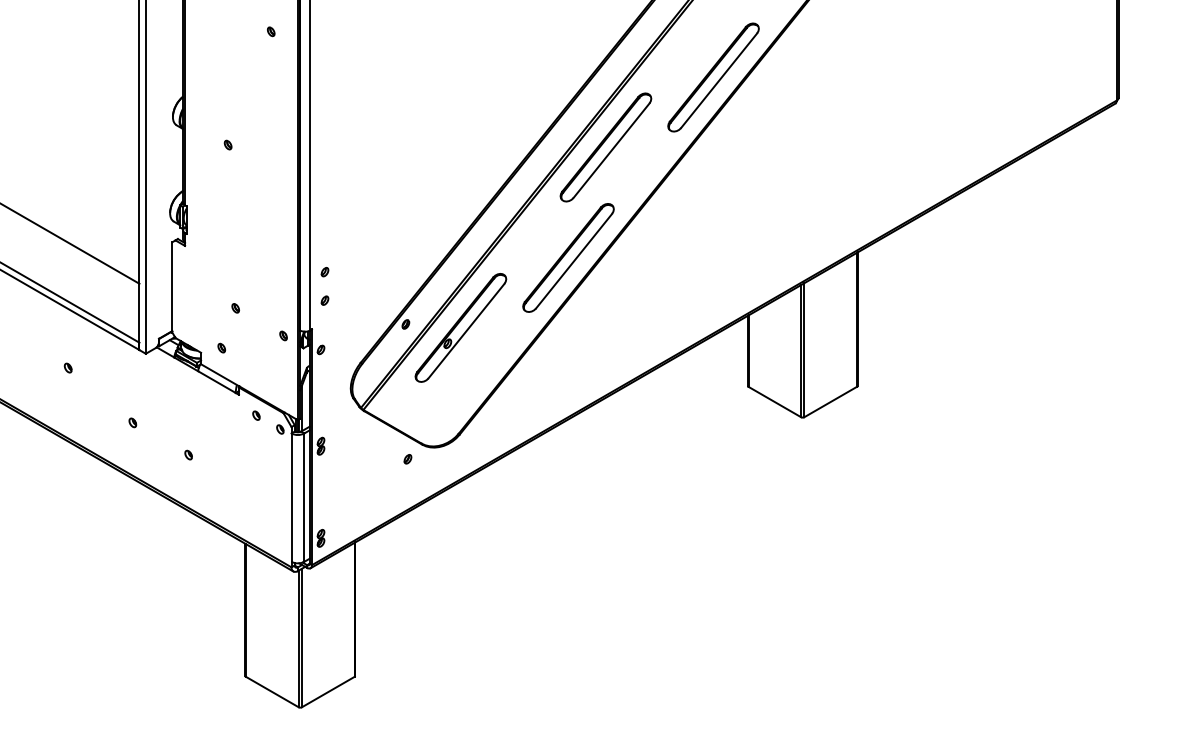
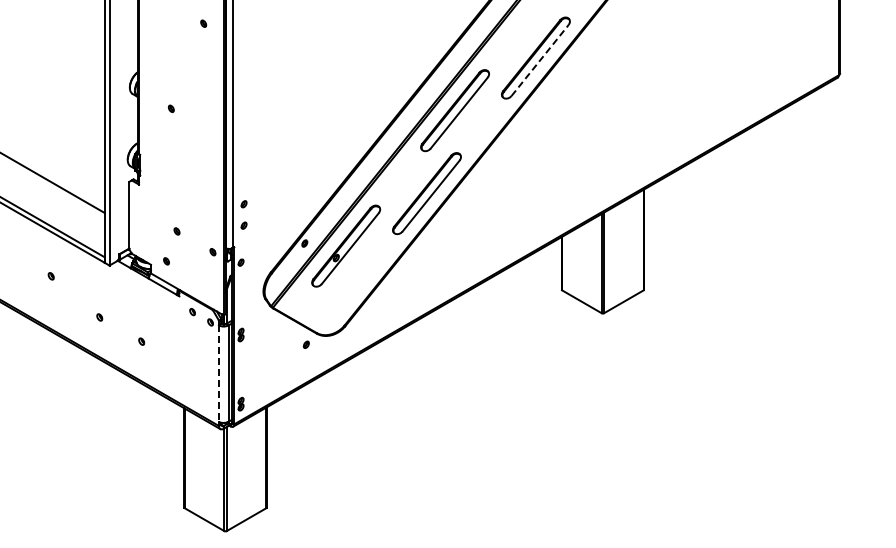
line: (719, 80) -> (540, 60), solid -> dashed
line: (290, 498) -> (218, 374), solid -> dashed

